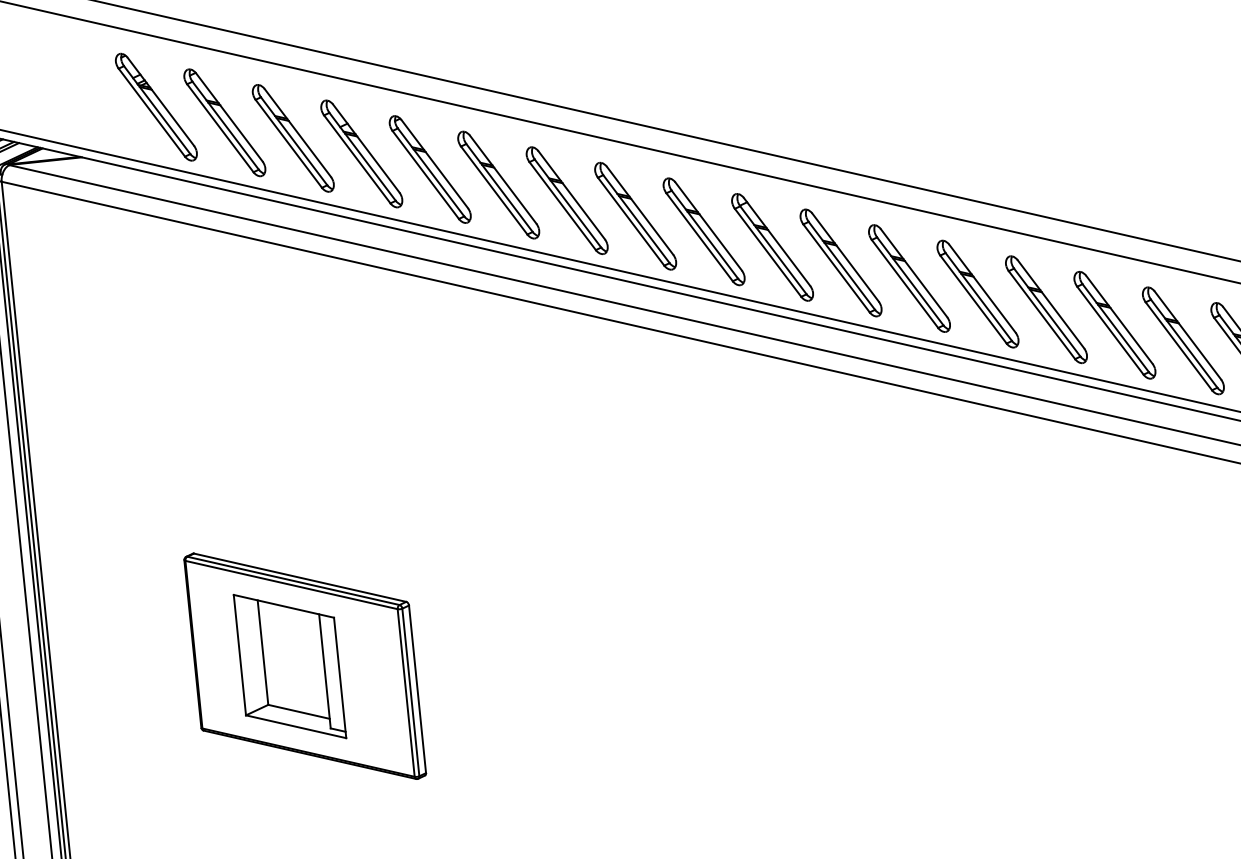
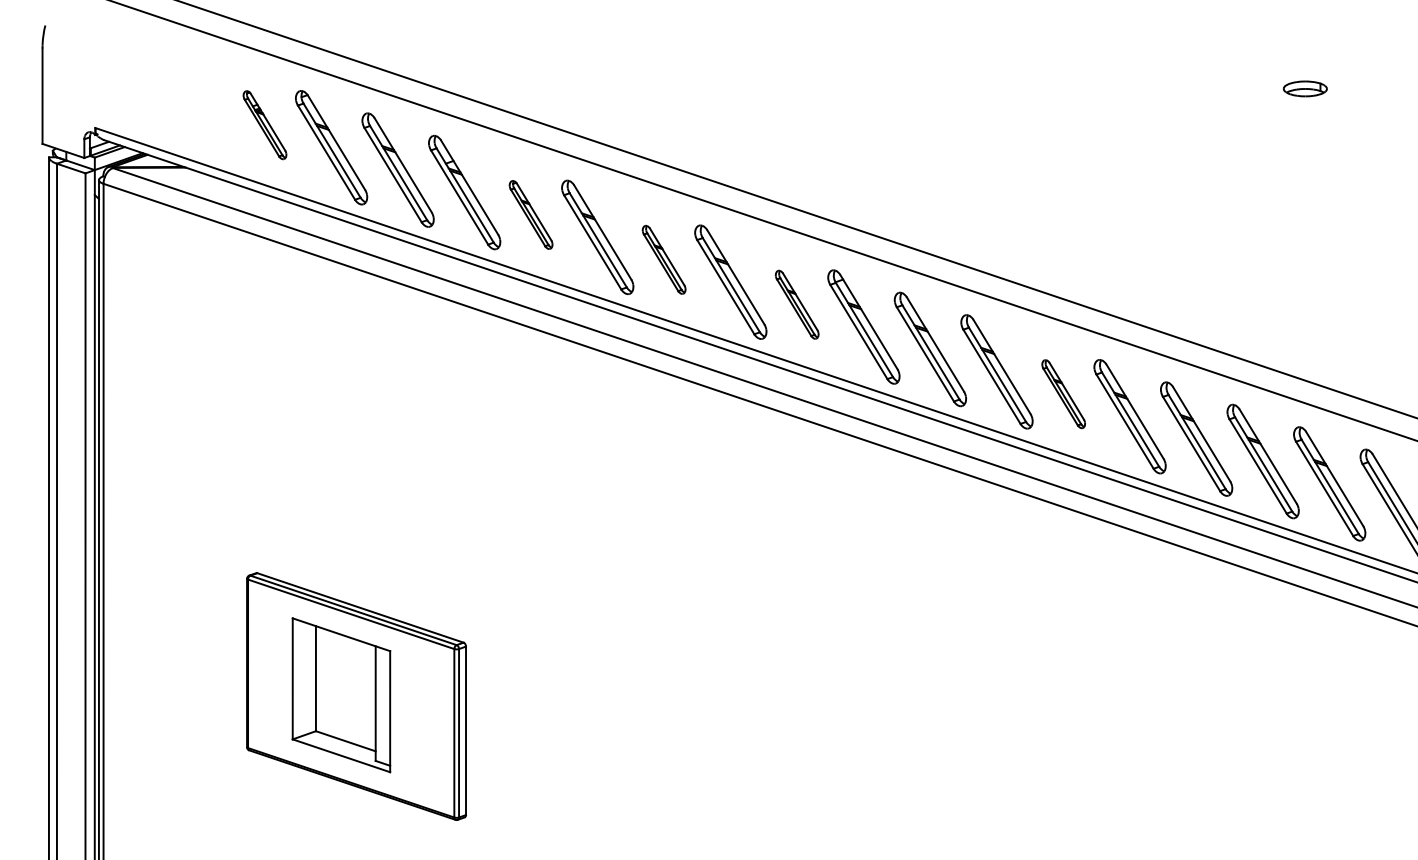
part: (155, 106) -> (264, 124), size x0.6
part: (429, 169) -> (530, 214), size x0.6
part: (566, 200) -> (663, 259), size x0.6
part: (703, 231) -> (796, 304), size x0.6
part: (977, 293) -> (1063, 393), size x0.6

